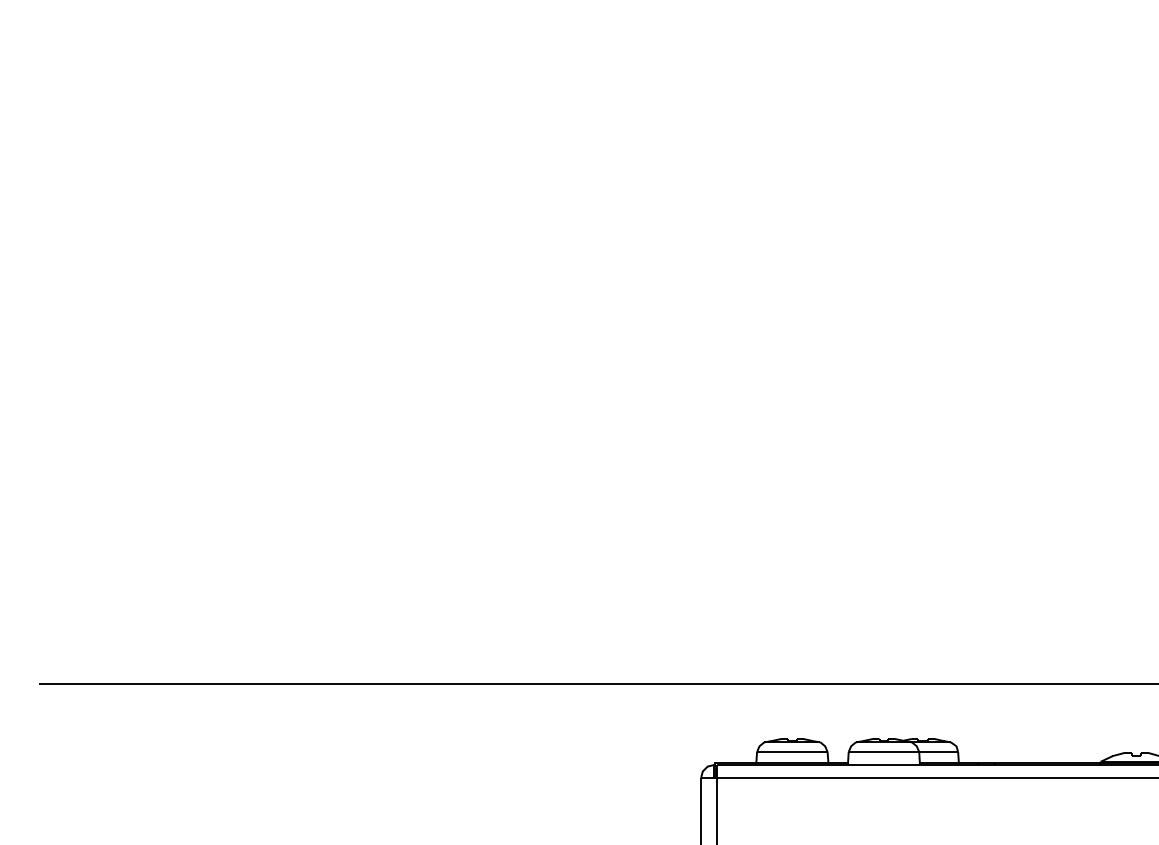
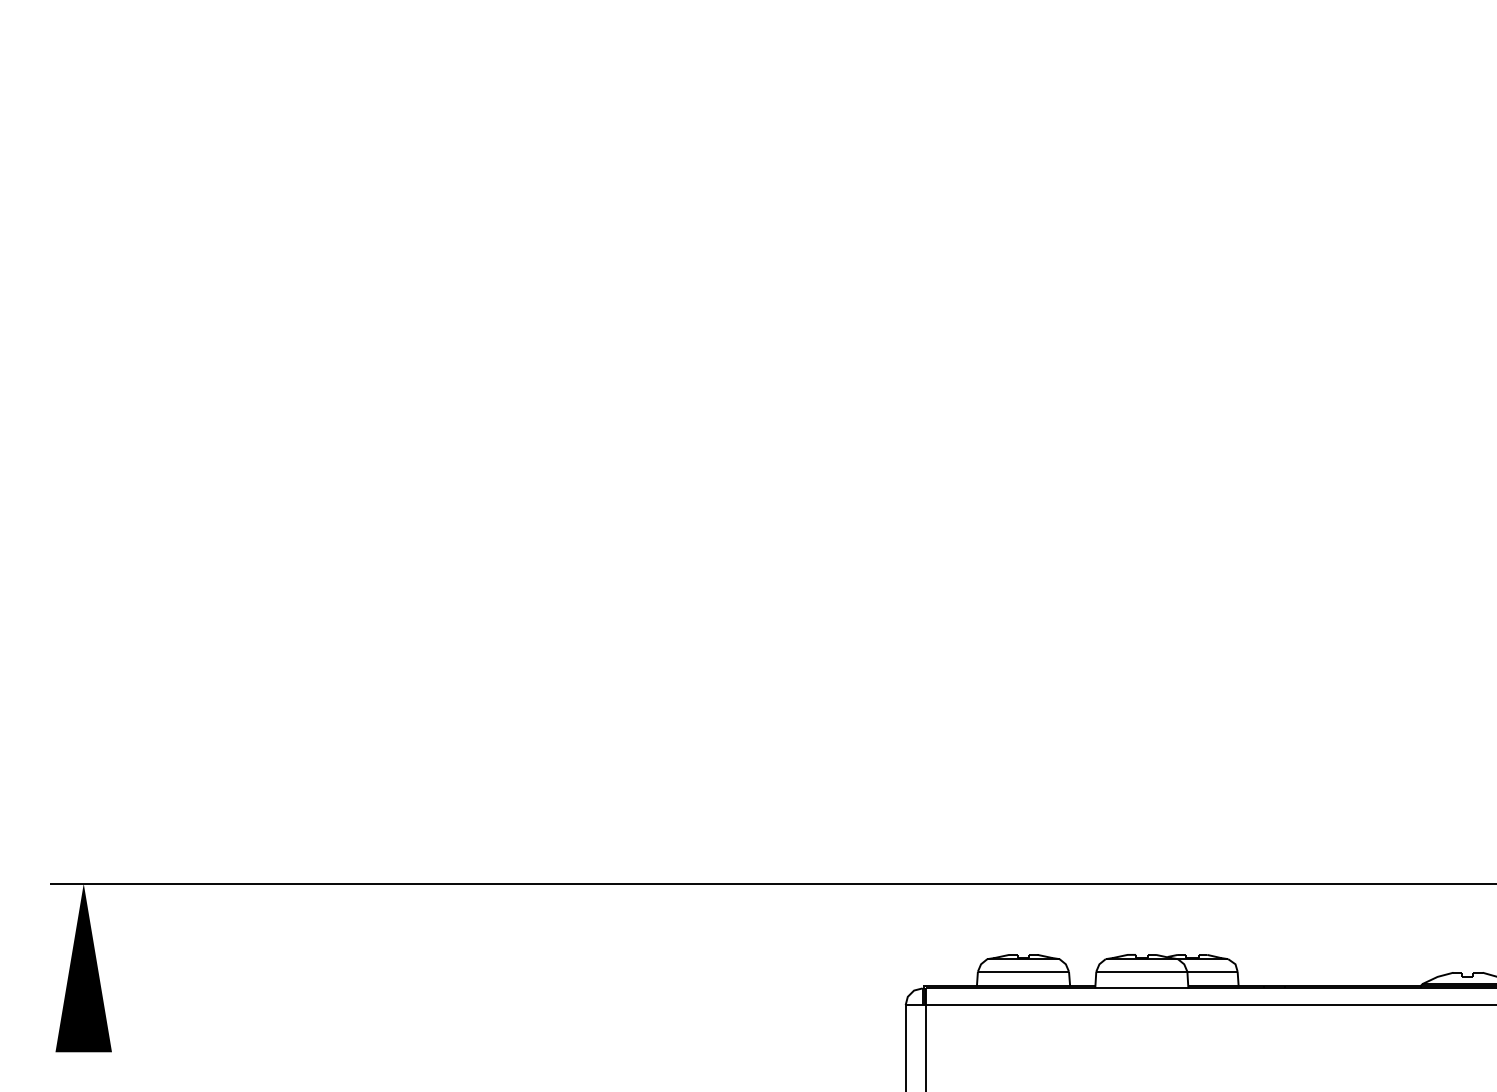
fill: (64, 748) -> (83, 967), added

